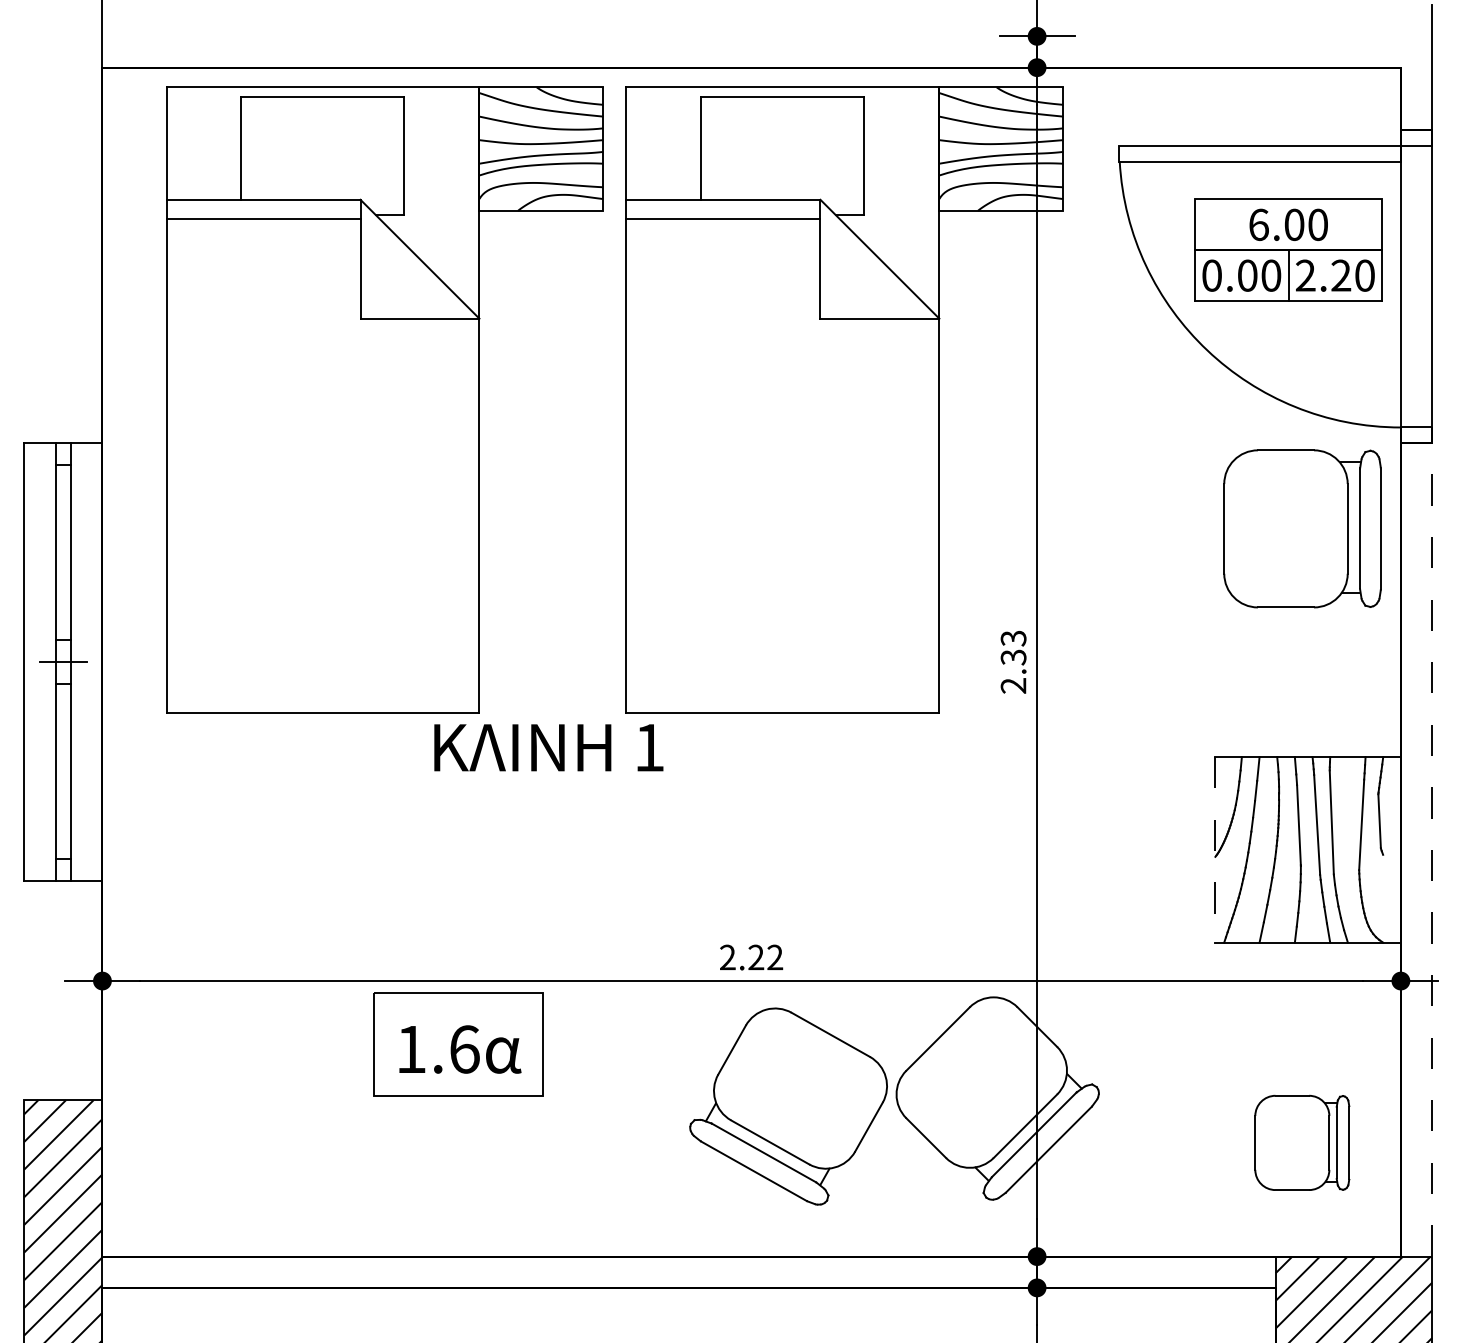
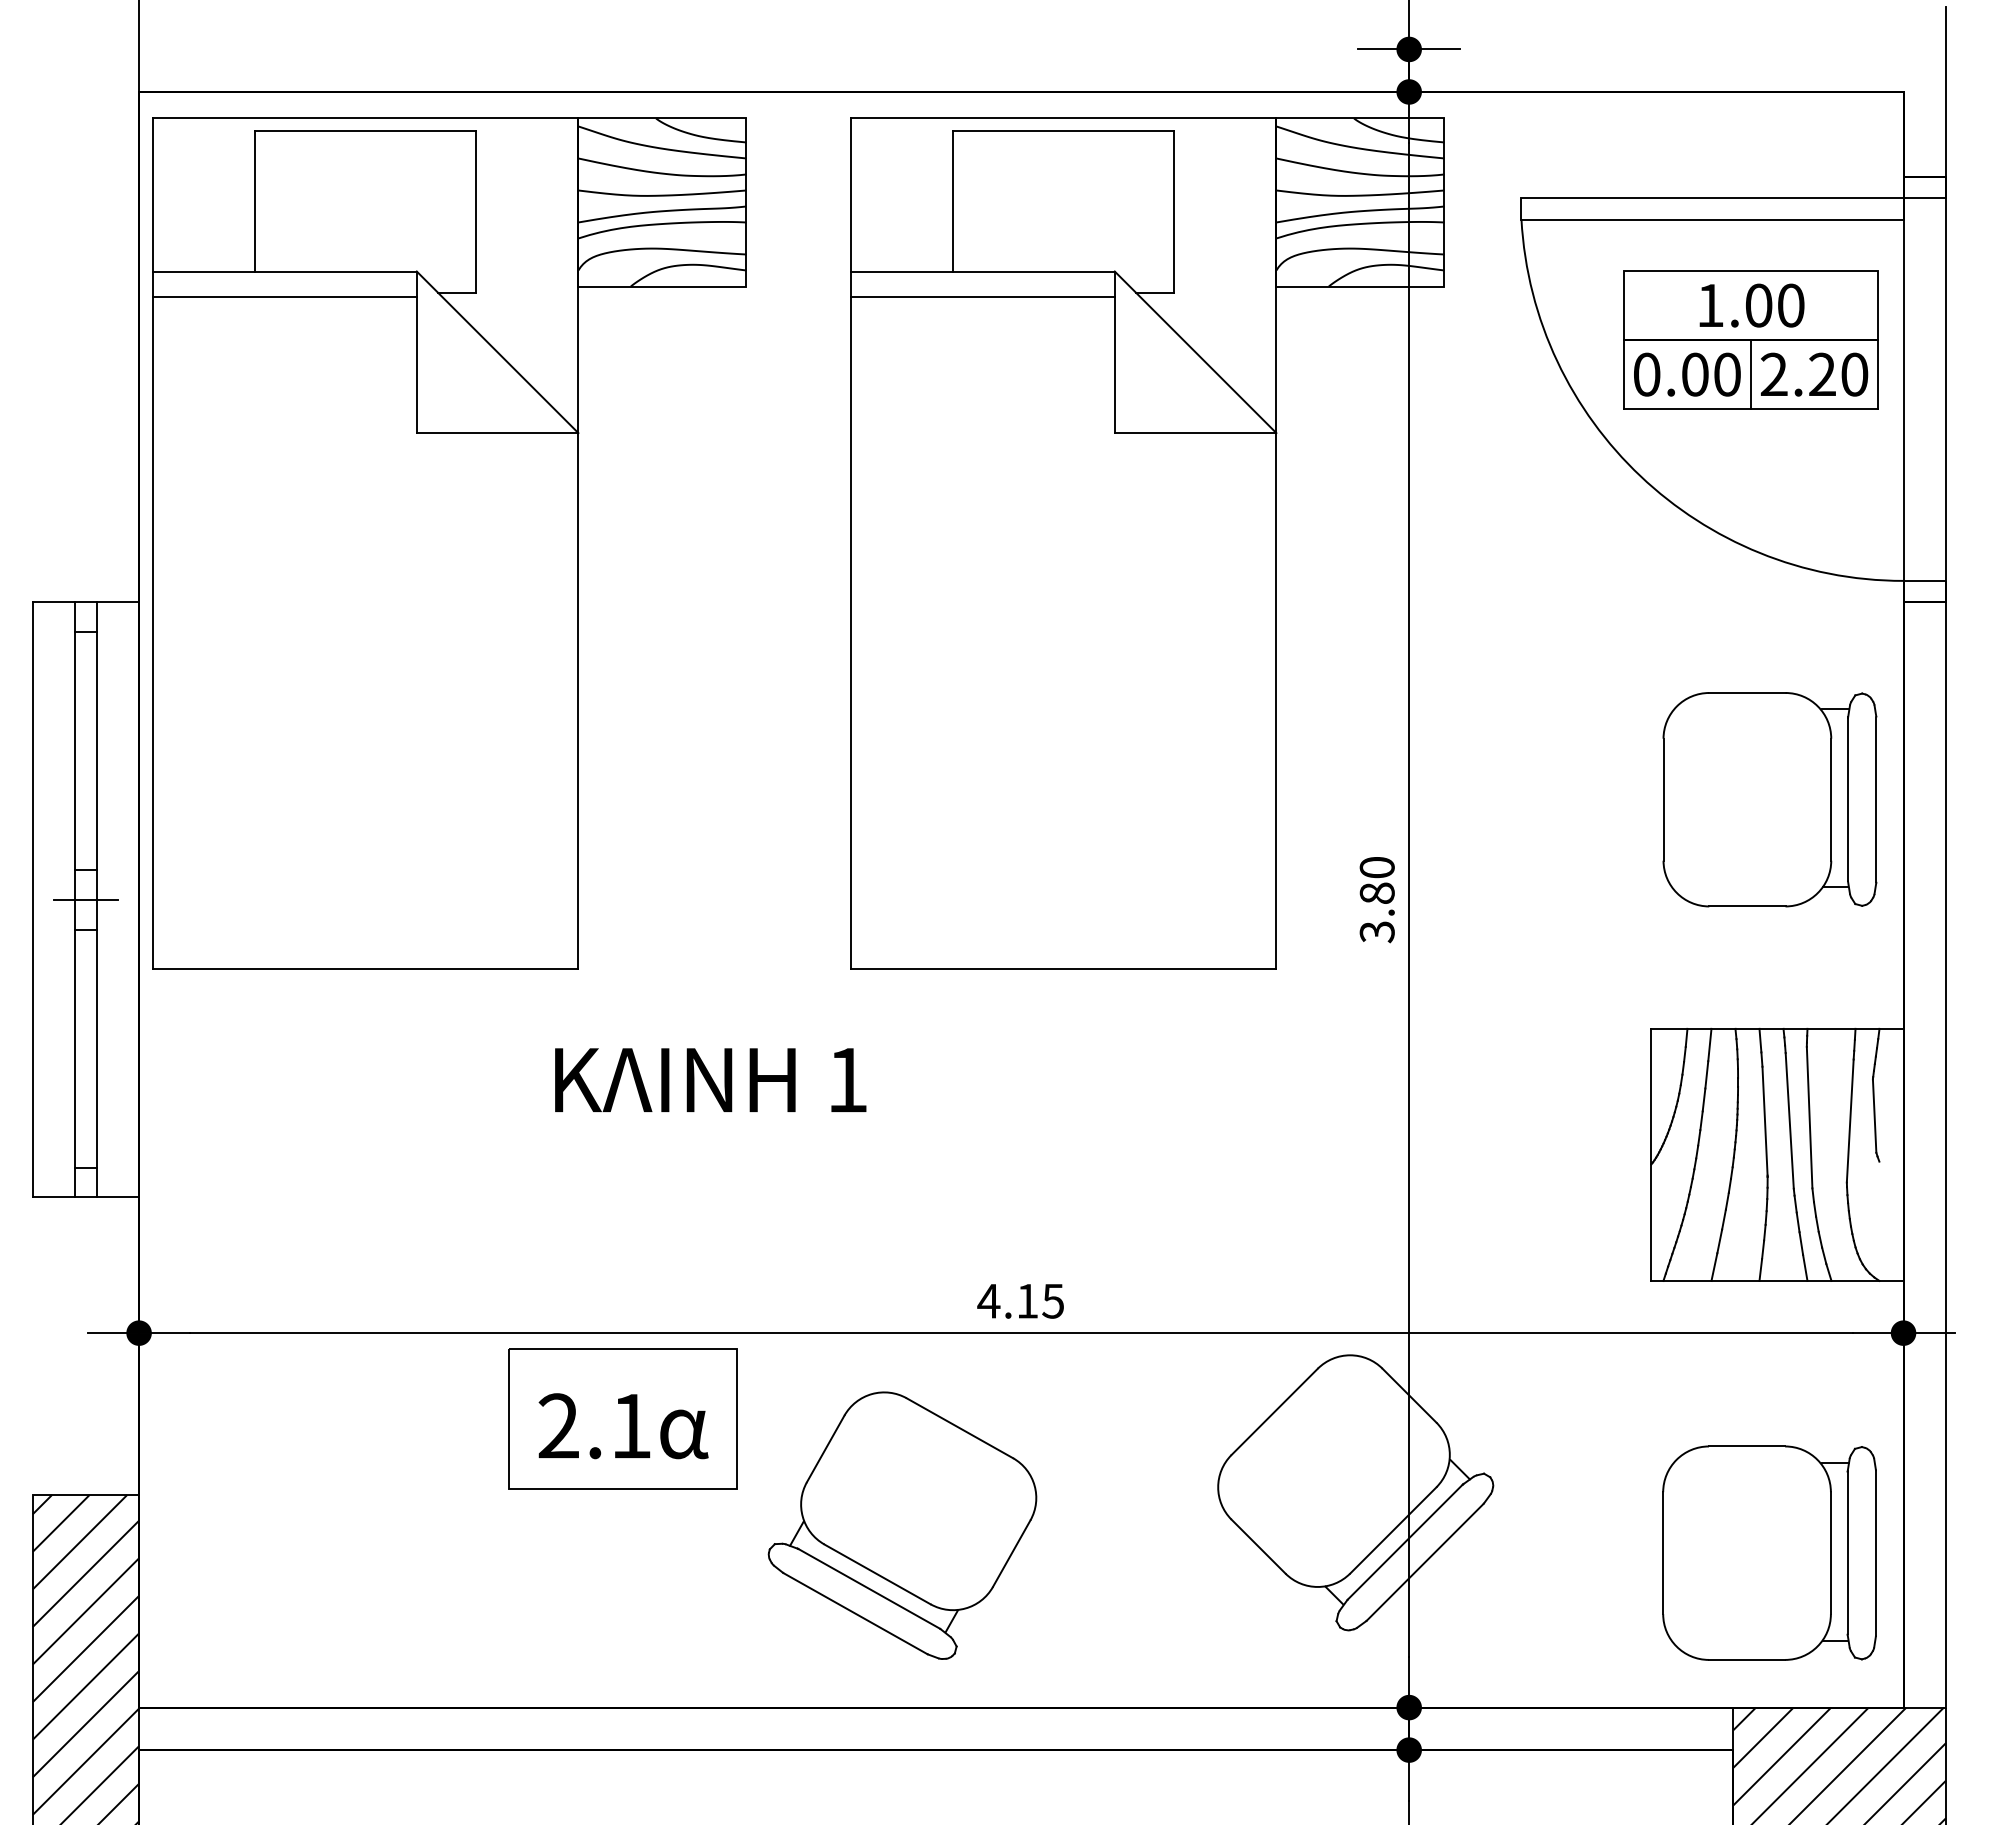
text: (1259, 224) -> (1711, 305), 6.00 -> 1.00
part: (384, 399) -> (449, 543), moved
part: (1302, 528) -> (1769, 799), moved
text: (1013, 662) -> (1376, 900), 2.33 -> 3.80
text: (548, 747) -> (710, 1079), moved
line: (1432, 849) -> (1946, 1154), dashed -> solid
line: (1215, 850) -> (1651, 1155), dashed -> solid
text: (751, 957) -> (1020, 1300), 2.22 -> 4.15
text: (437, 1049) -> (594, 1426), 1.6 -> 2.1
part: (788, 1106) -> (902, 1525), moved
part: (1302, 1142) -> (1769, 1552), size x1.67

